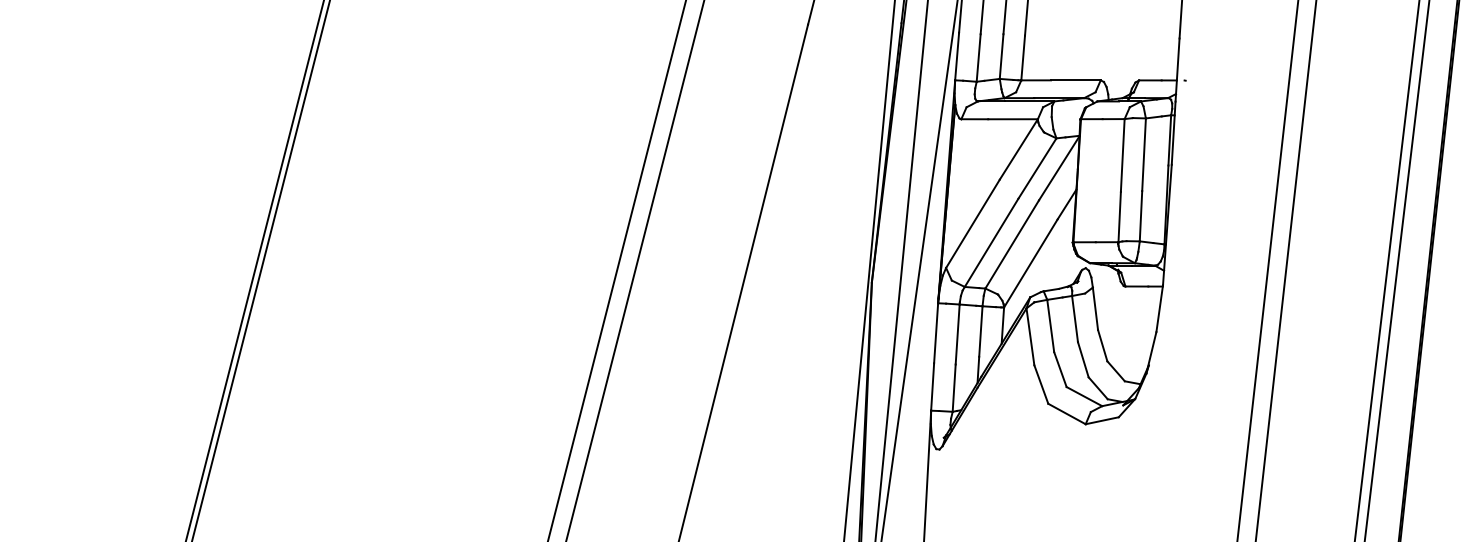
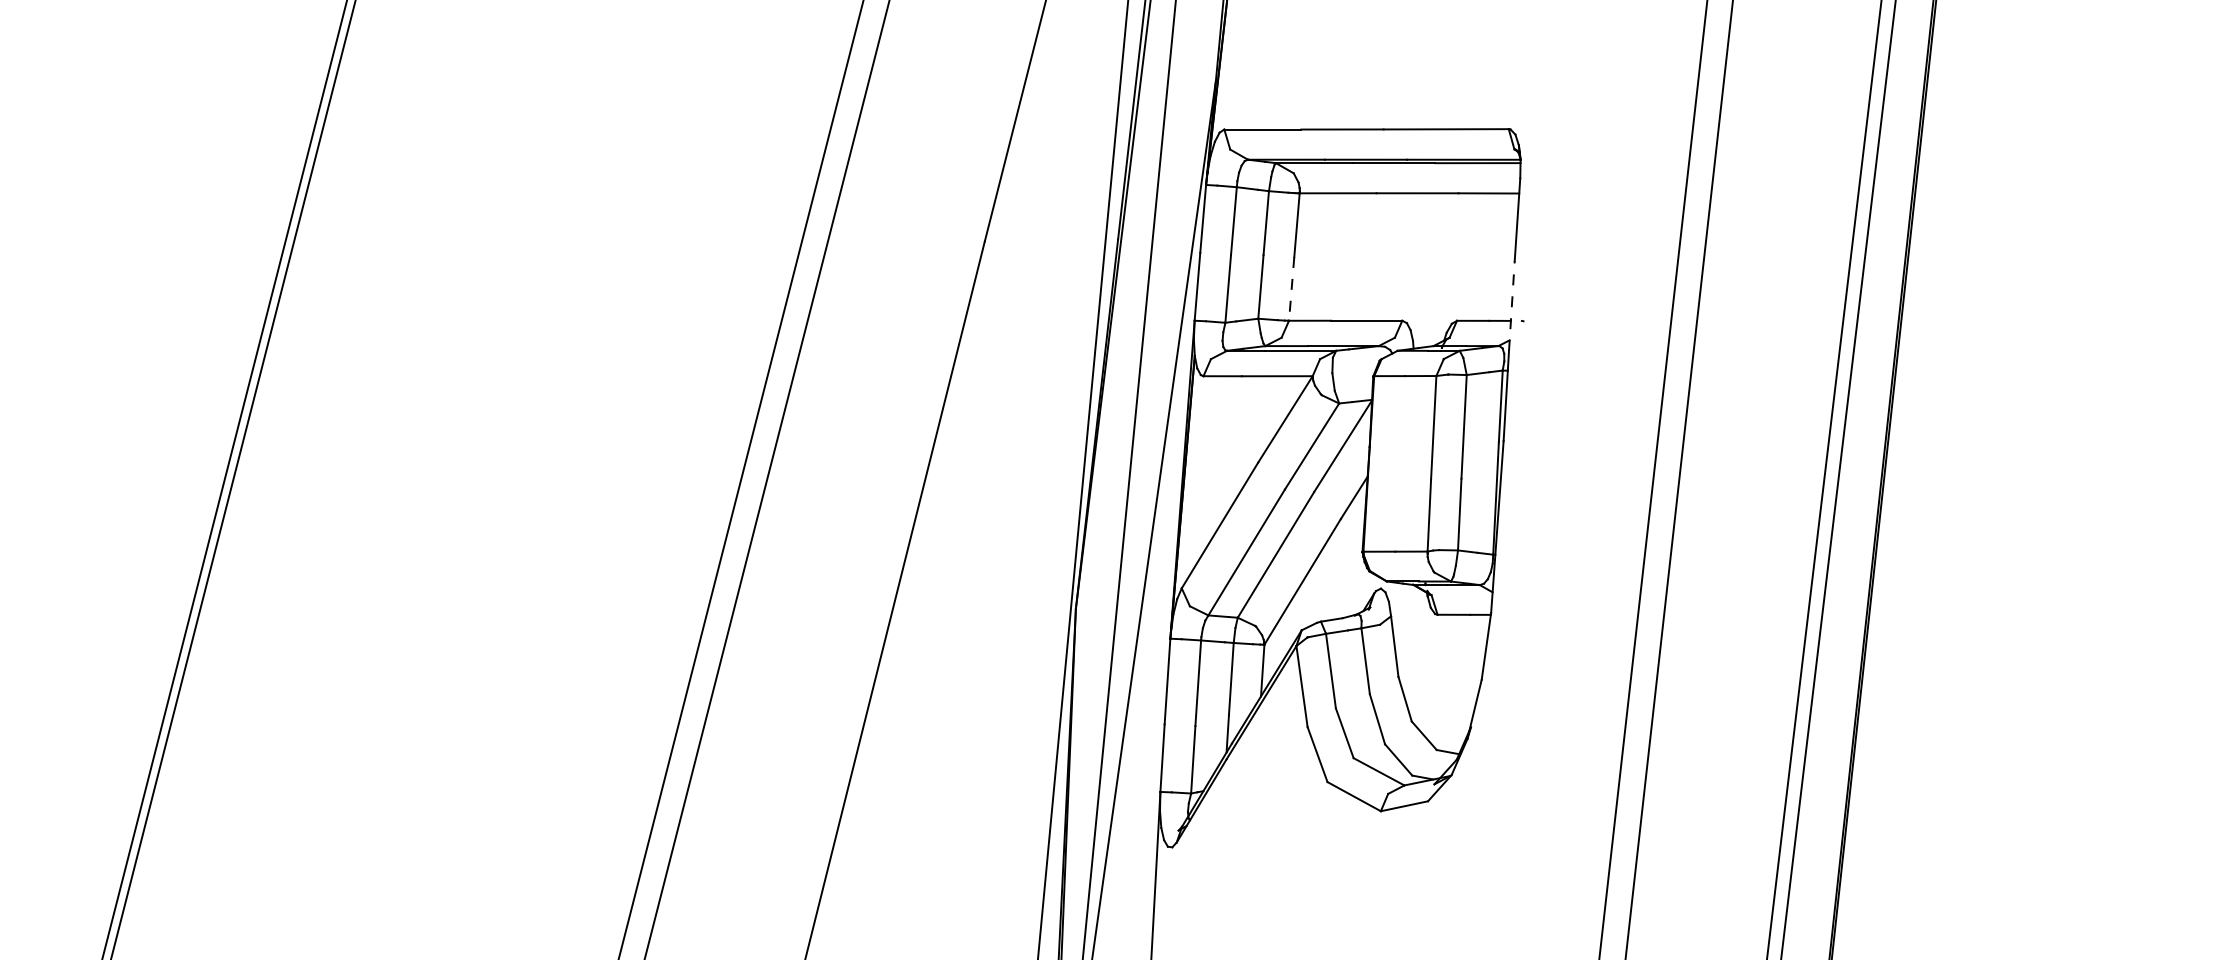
line: (1023, 57) -> (1291, 288), solid -> dashed
line: (1177, 69) -> (1511, 305), solid -> dashed

